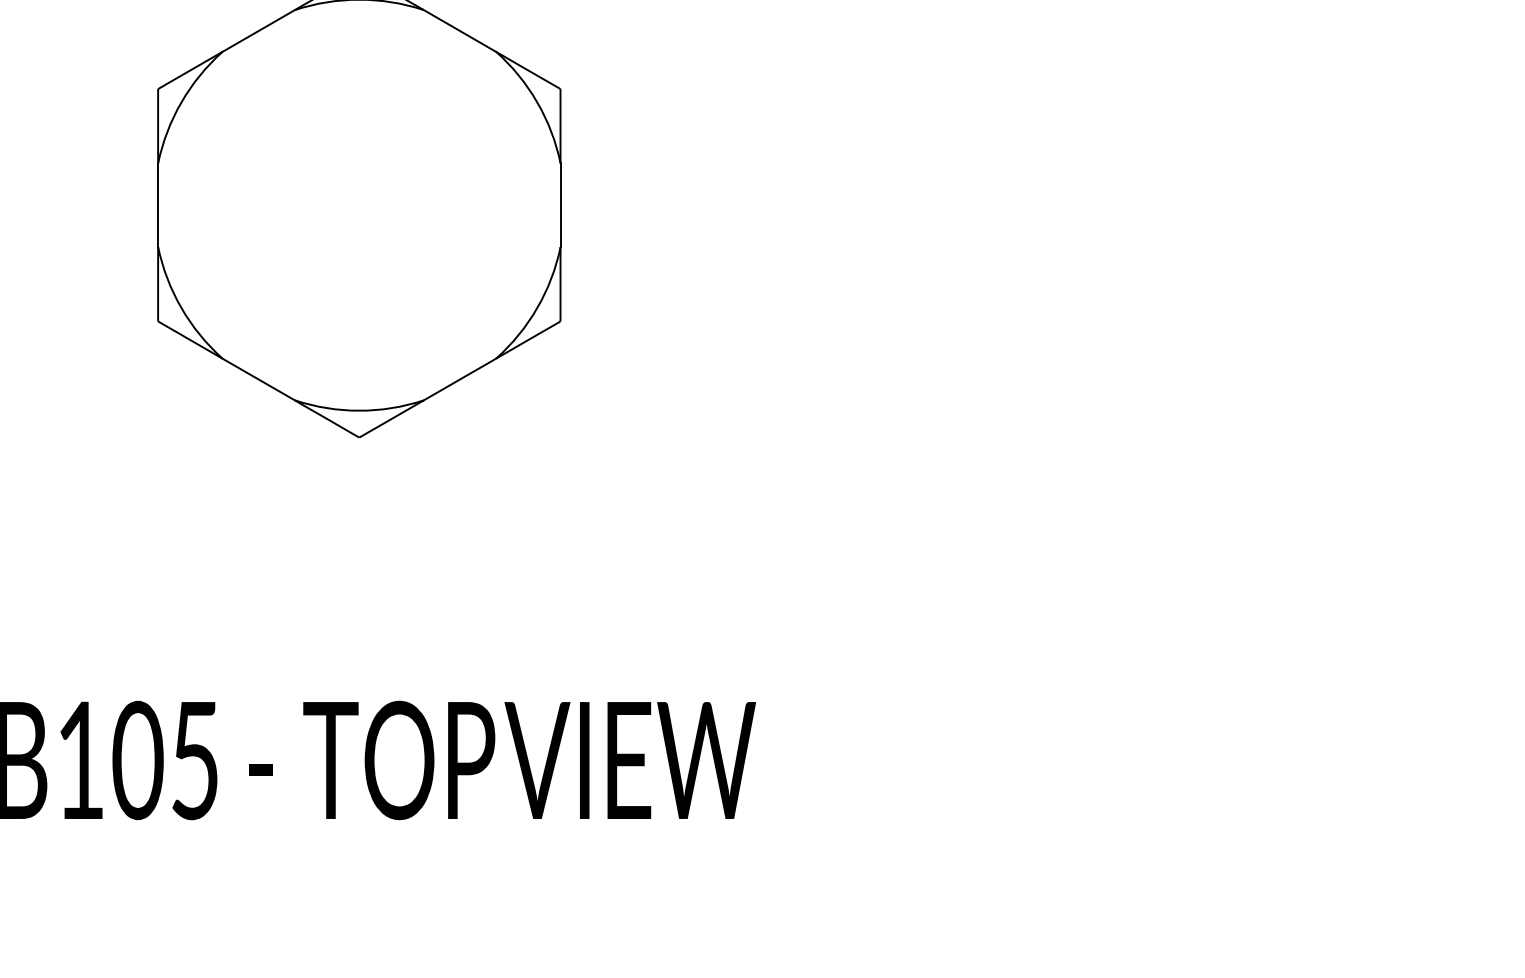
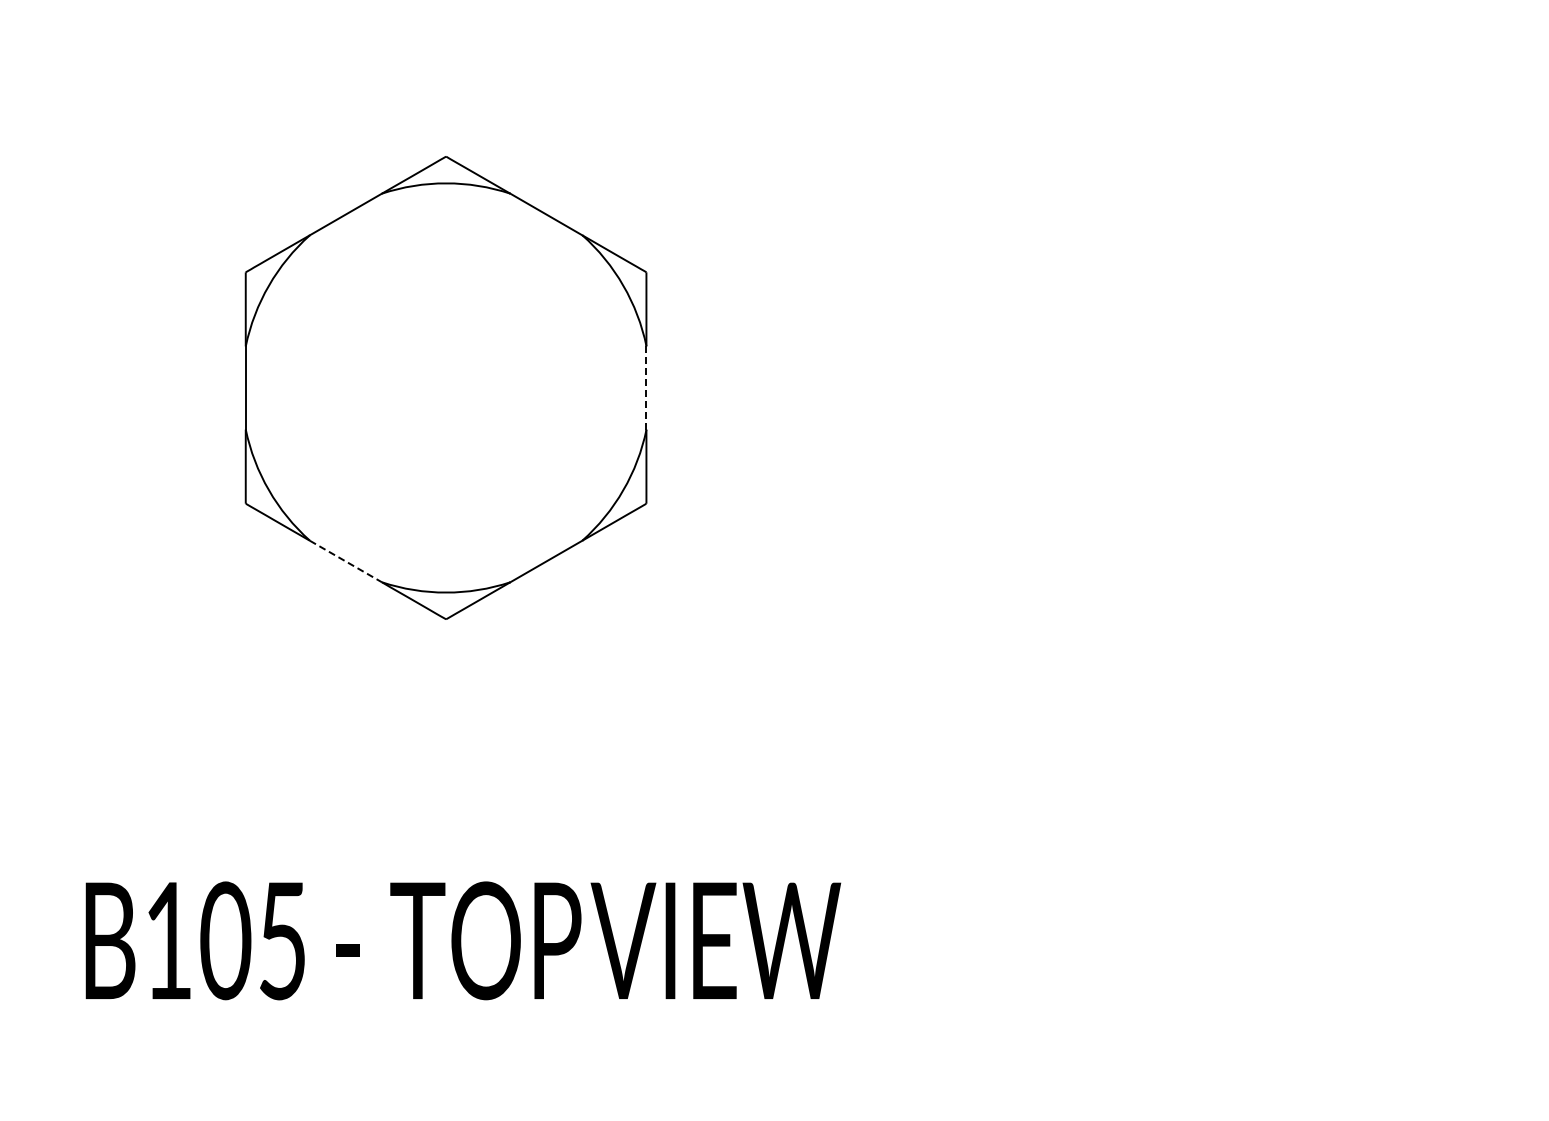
line: (560, 205) -> (646, 388), solid -> dashed
line: (258, 379) -> (345, 561), solid -> dashed

